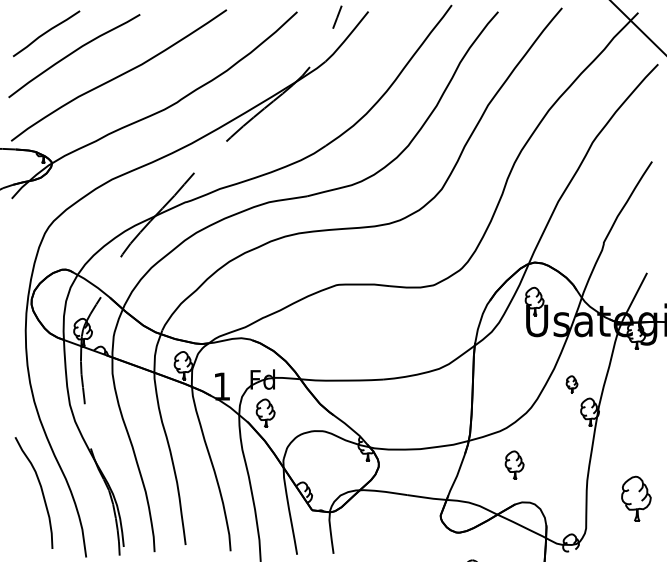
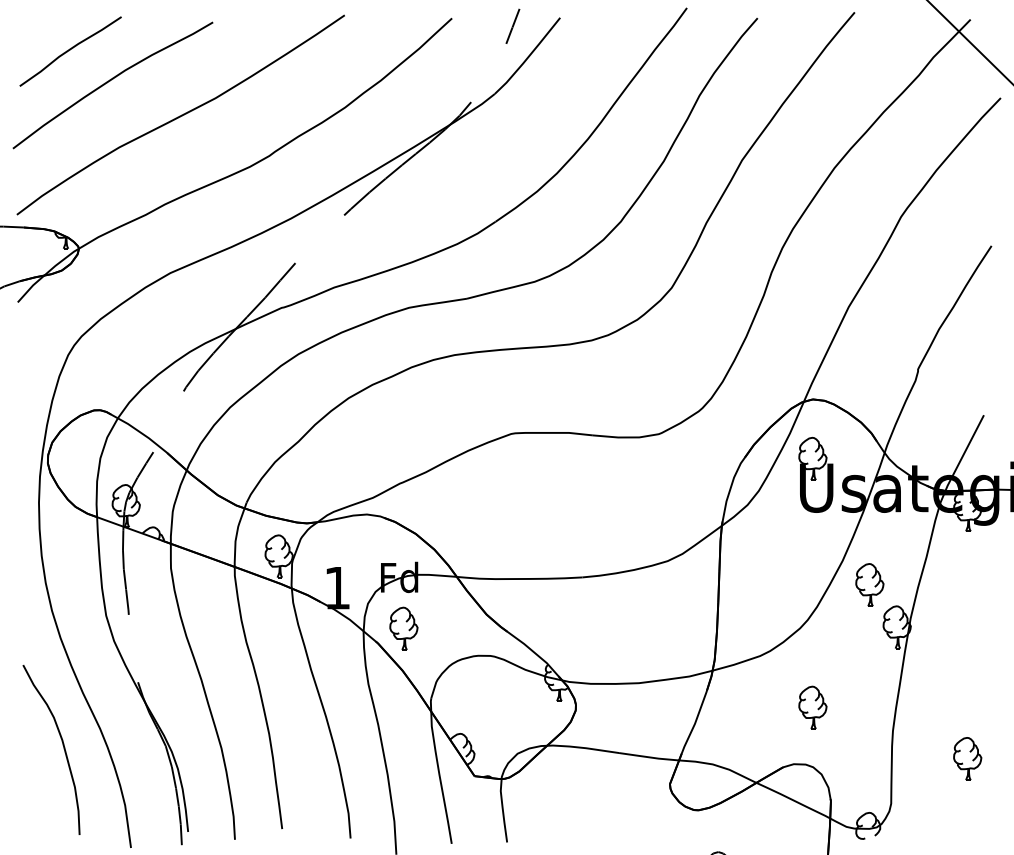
part: (571, 384) -> (868, 584), size x1.67
part: (514, 464) -> (812, 706), moved
part: (636, 498) -> (967, 758), size x0.62

